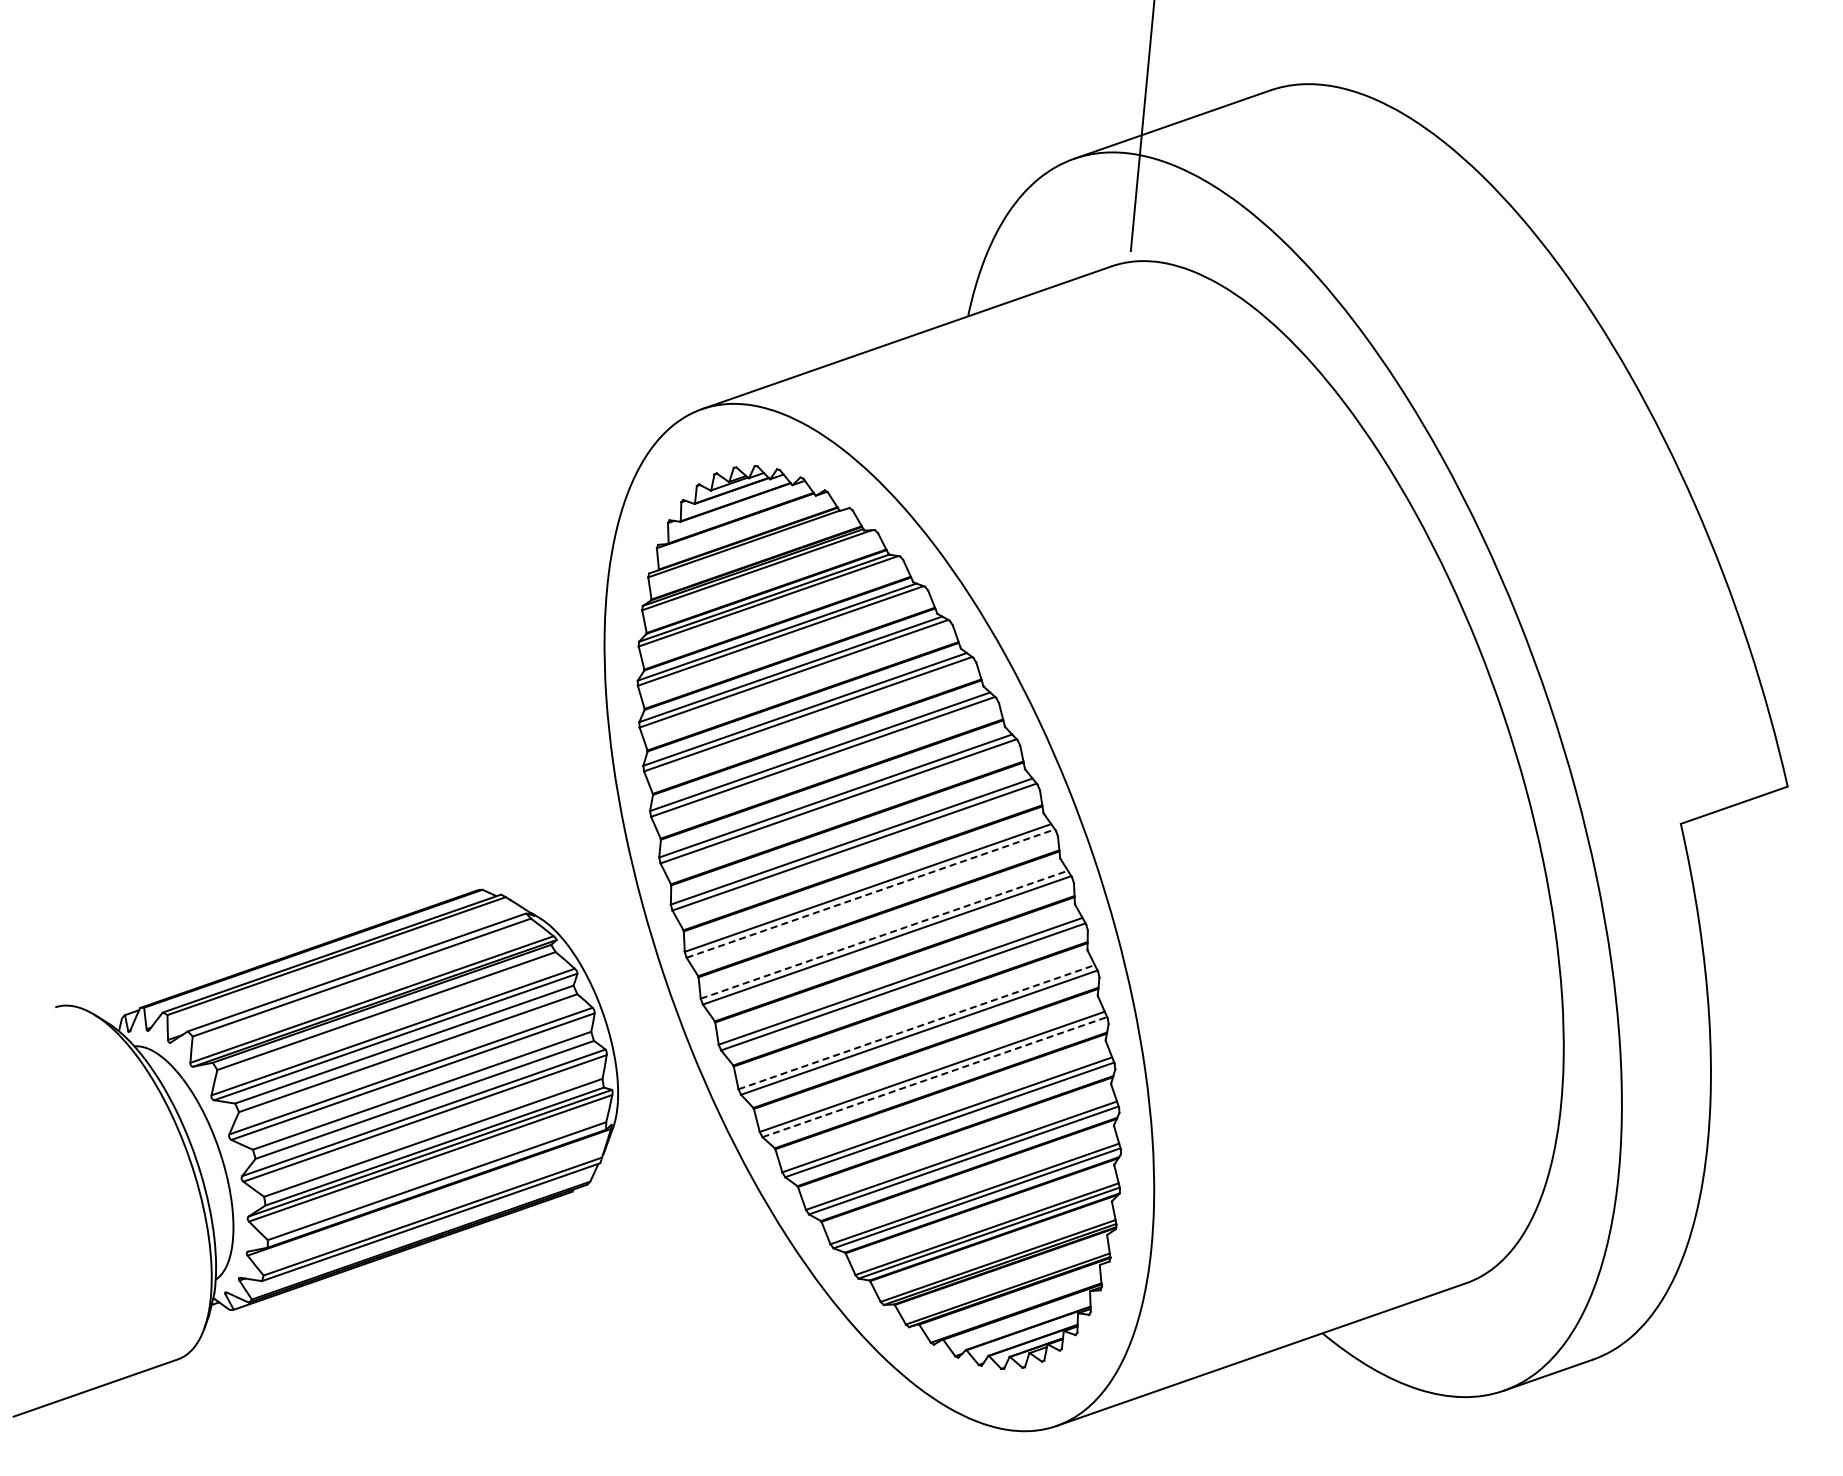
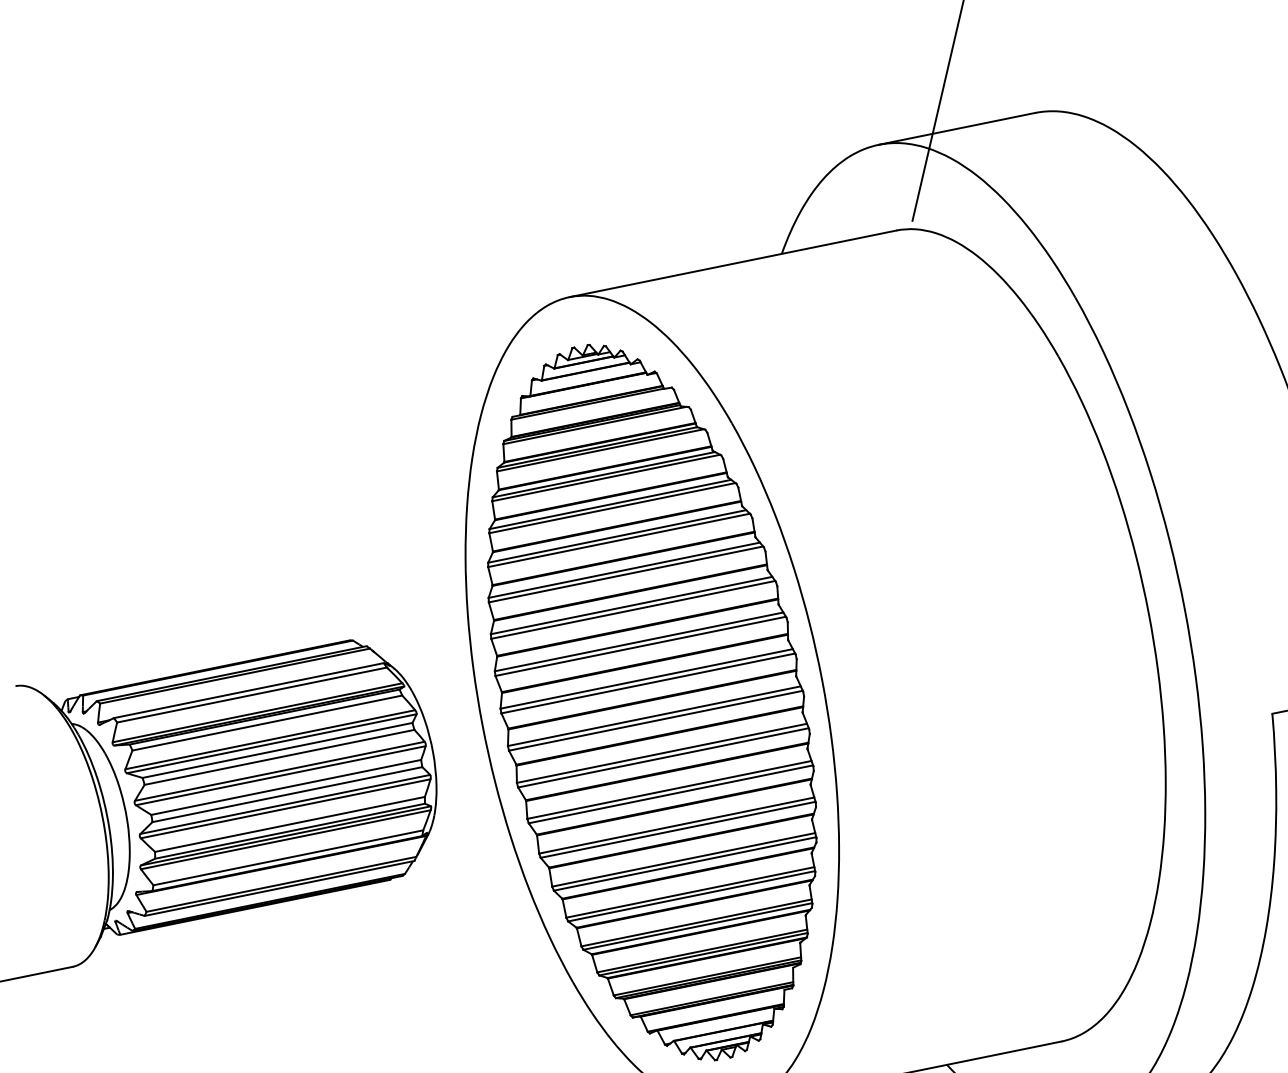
line: (871, 893) -> (648, 683), dashed -> solid
line: (884, 934) -> (654, 716), dashed -> solid
line: (916, 1027) -> (669, 790), dashed -> solid
line: (934, 1077) -> (677, 830), dashed -> solid

